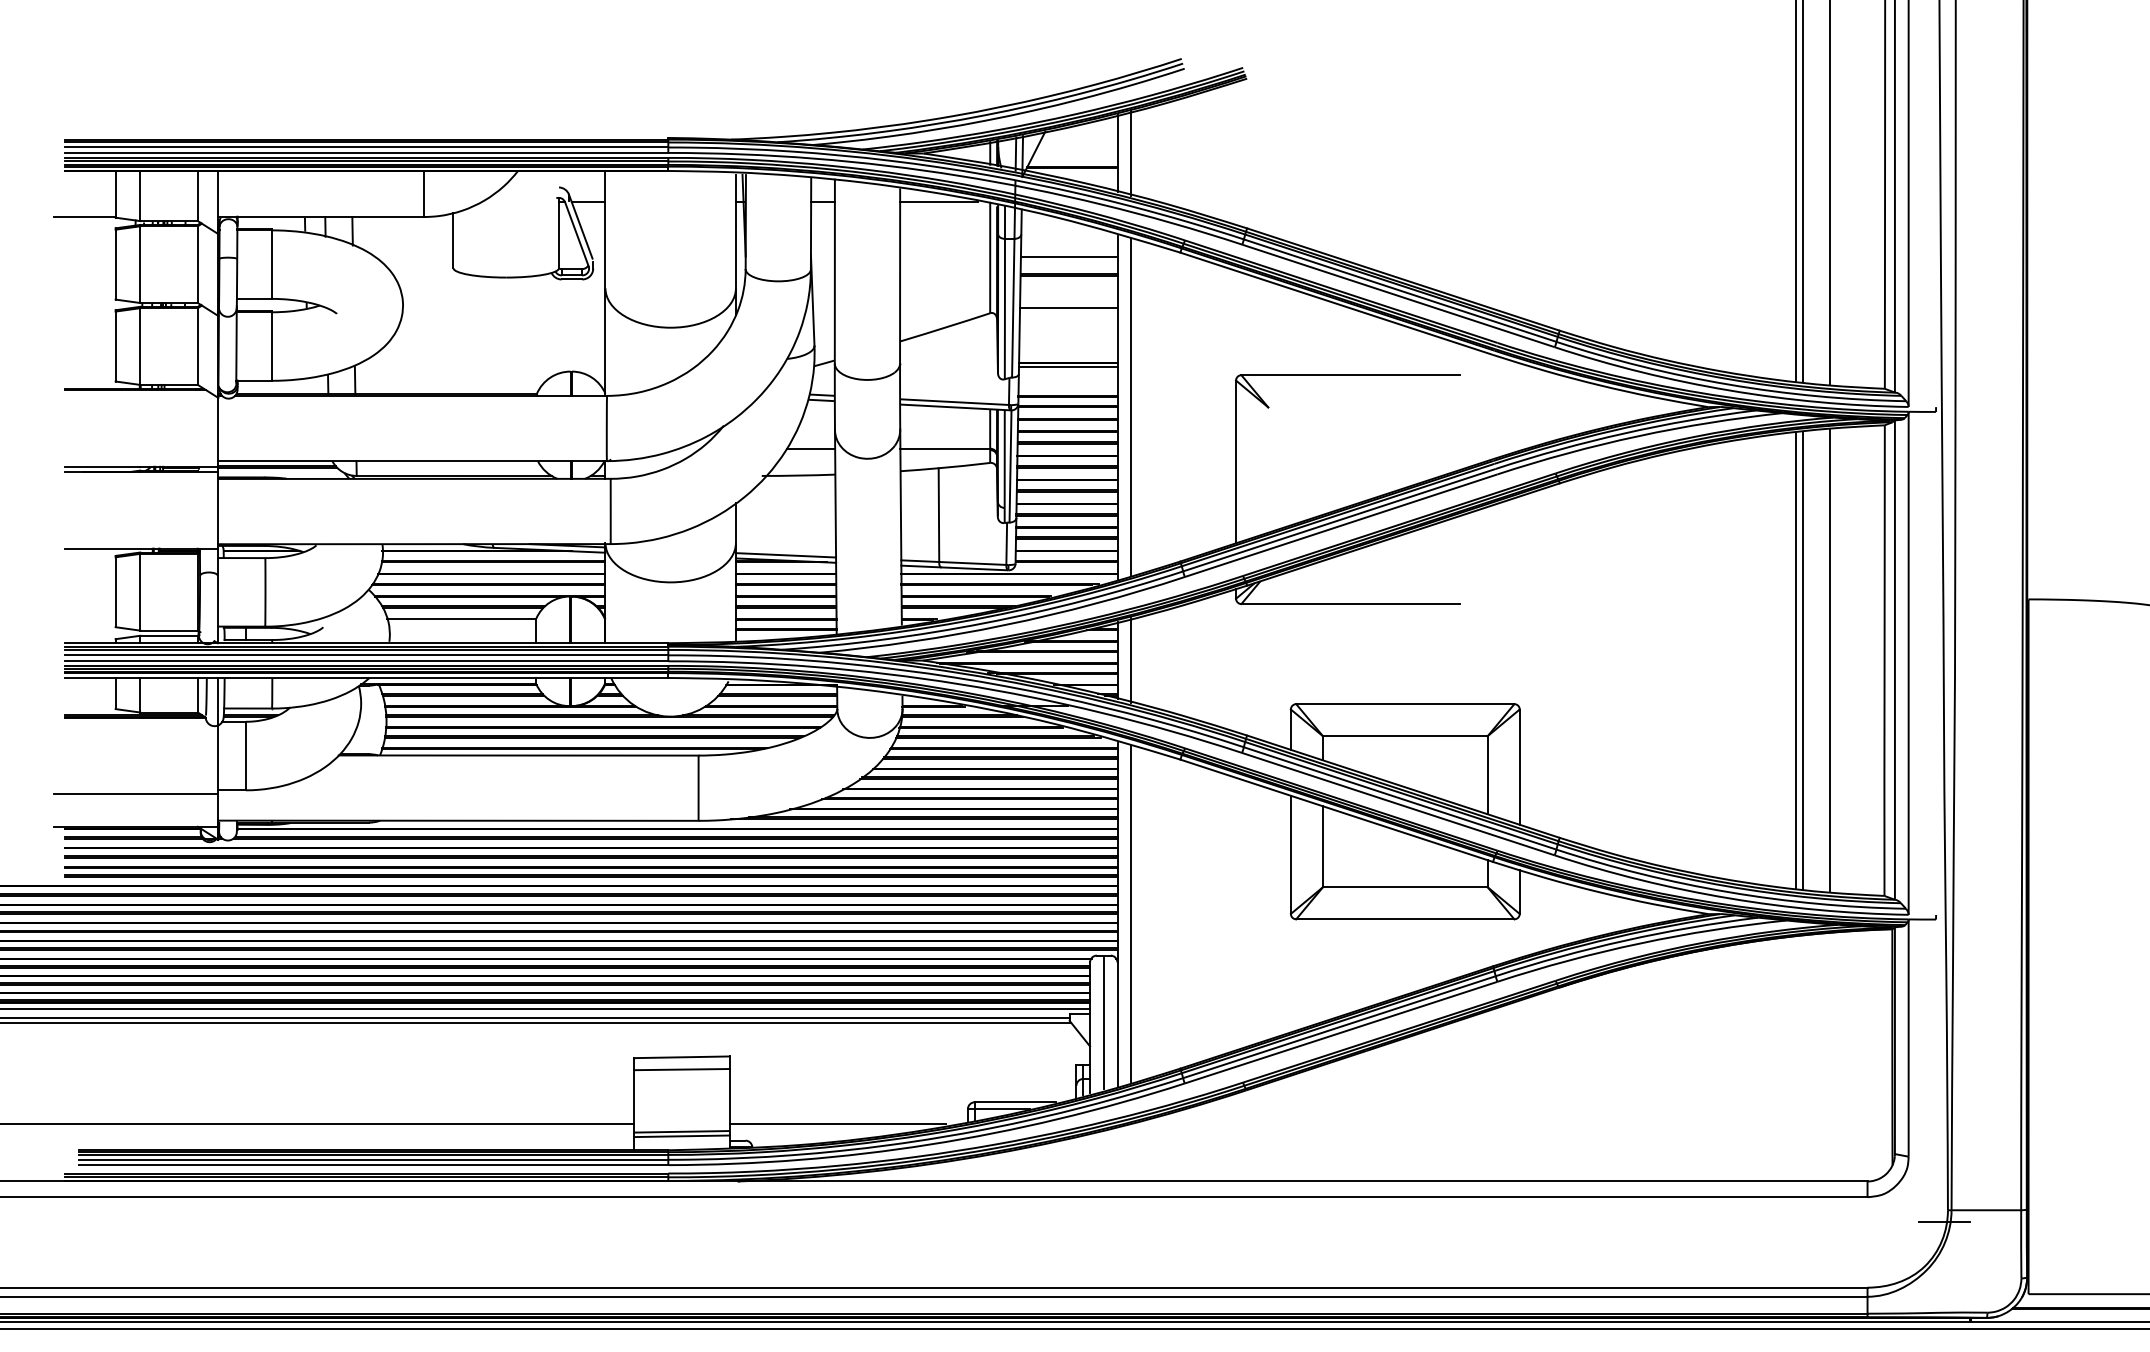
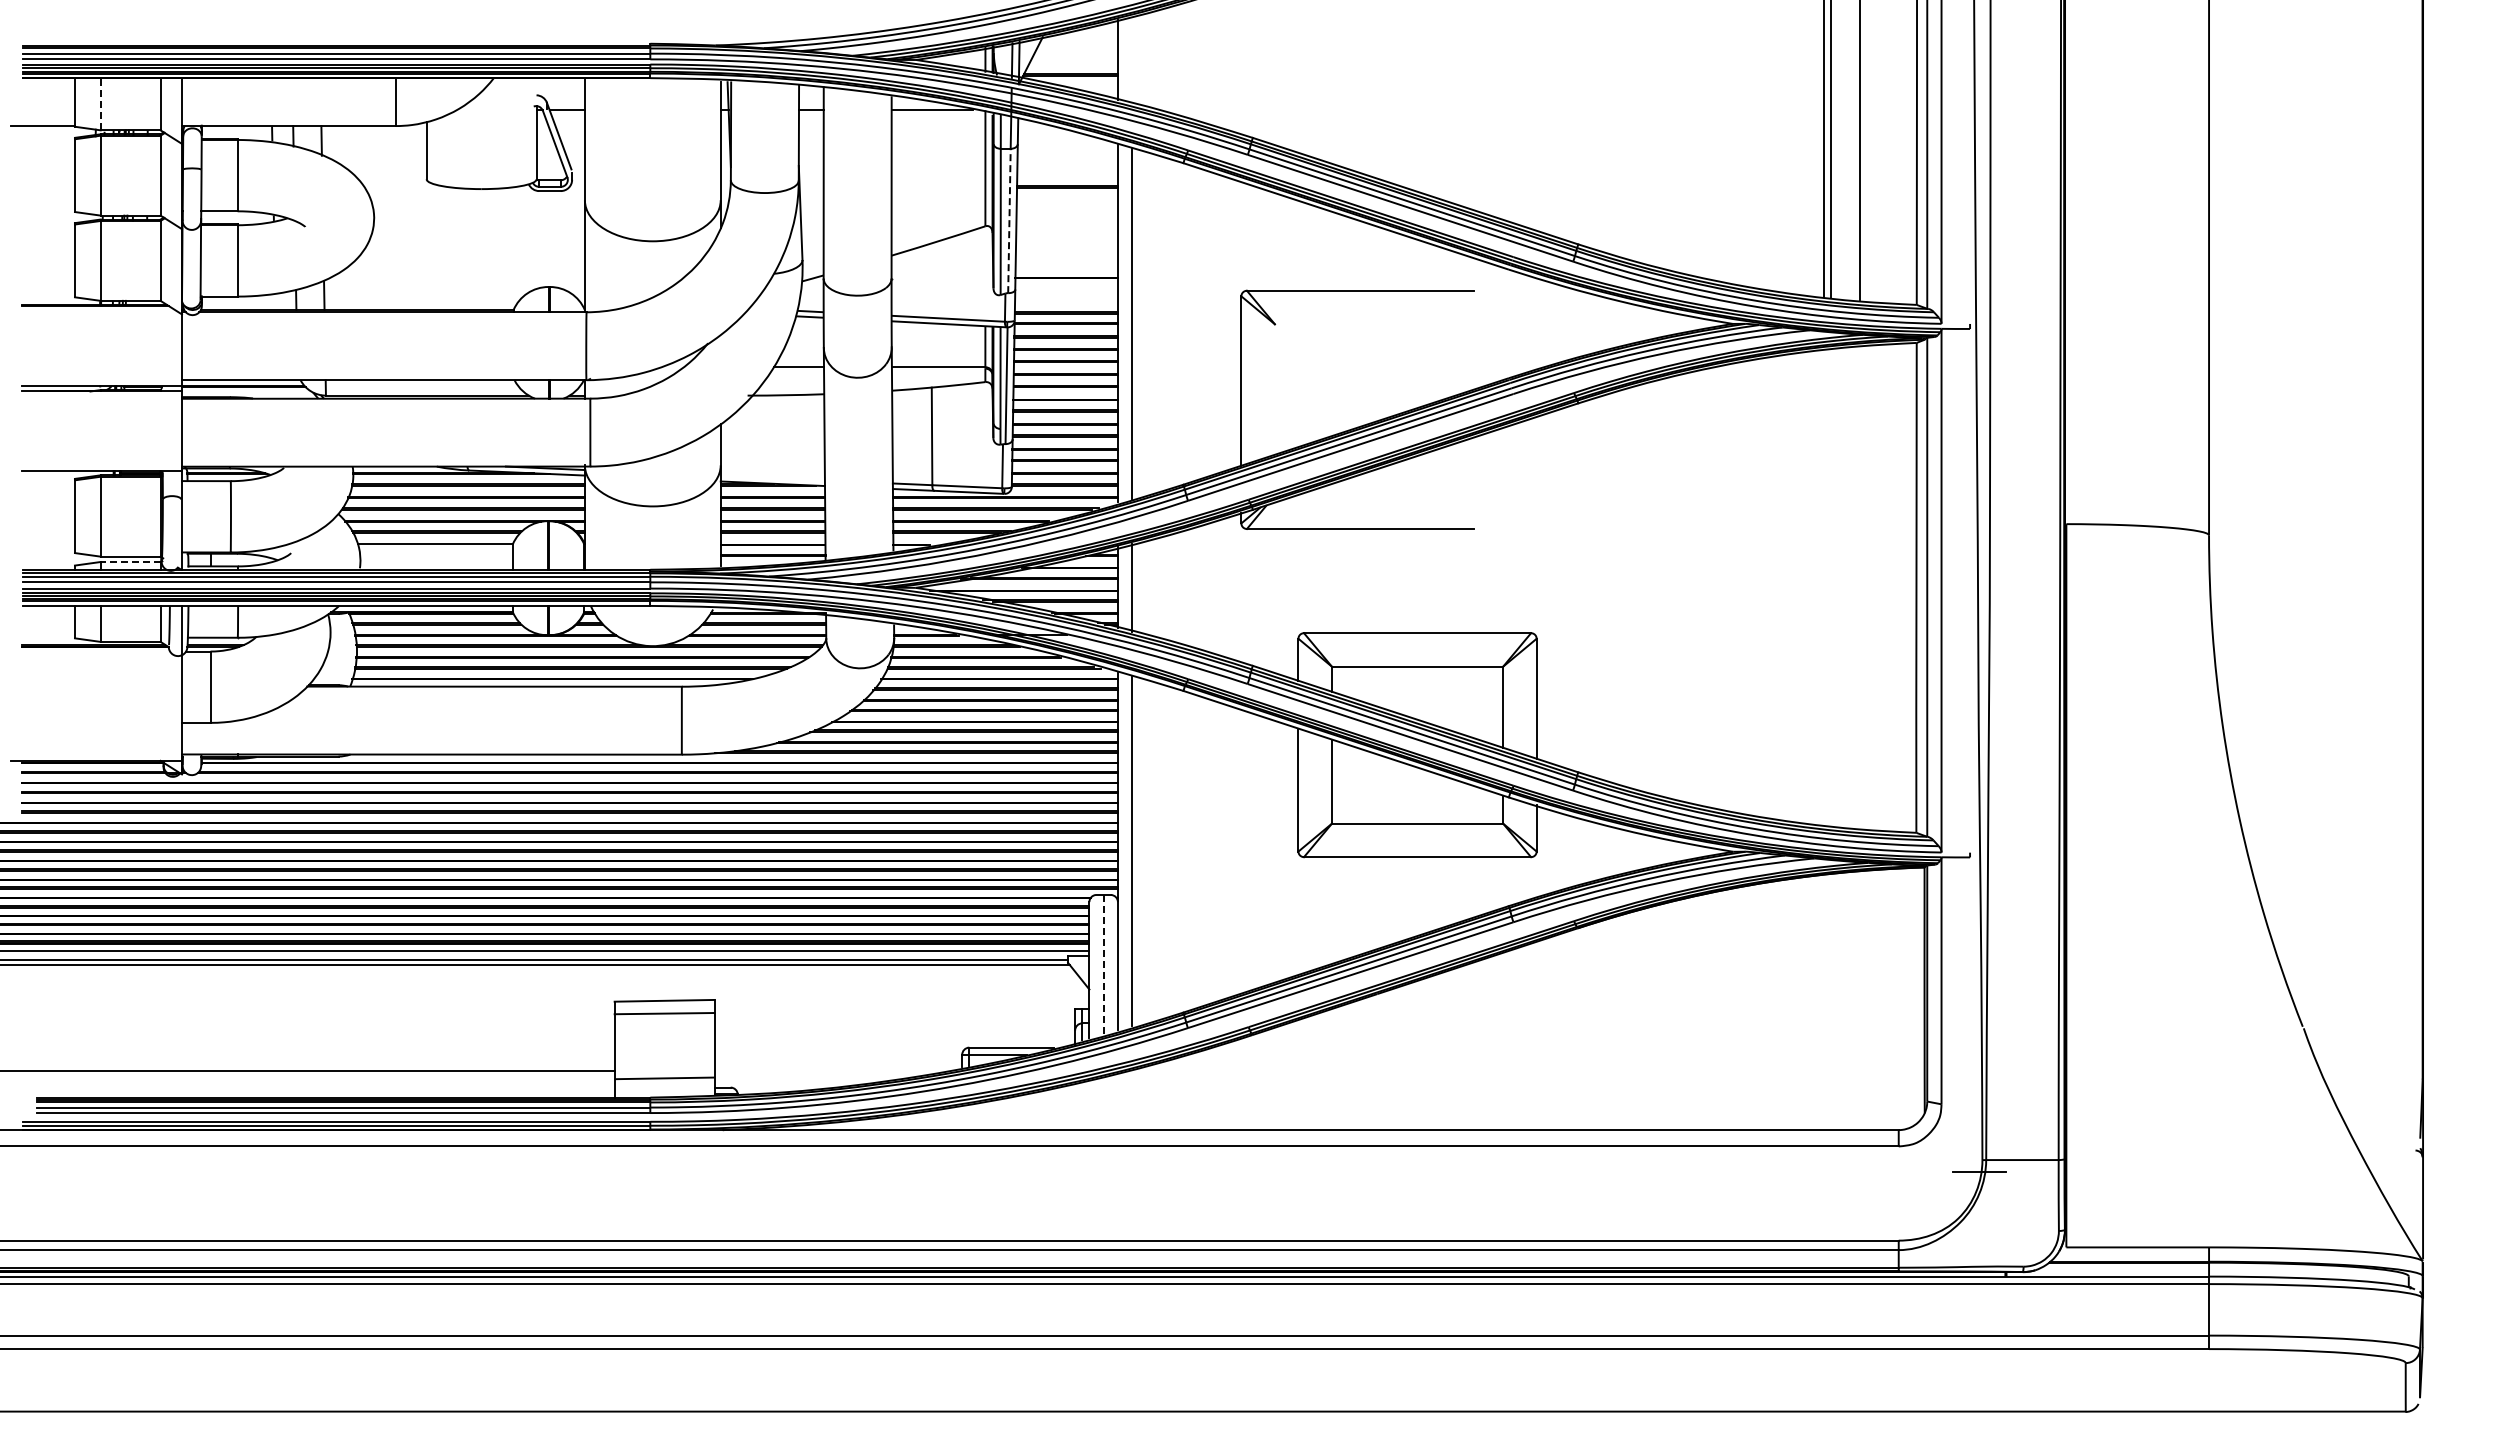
line: (1131, 153) -> (1132, 59), removed
line: (140, 195) -> (100, 103), solid -> dashed
line: (1069, 256) -> (1067, 167), removed
line: (1013, 307) -> (1009, 220), solid -> dashed
line: (1068, 308) -> (1066, 221), removed
line: (1068, 367) -> (1066, 282), removed
line: (785, 554) -> (772, 477), removed
line: (168, 636) -> (130, 562), solid -> dashed
line: (1796, 660) -> (1824, 587), removed
line: (1802, 660) -> (1831, 587), removed
line: (1829, 660) -> (1859, 587), removed
line: (135, 794) -> (95, 727), removed
line: (1103, 1022) -> (1103, 964), solid -> dashed
line: (837, 1124) -> (826, 1070), removed
line: (681, 1135) -> (664, 1082), removed

